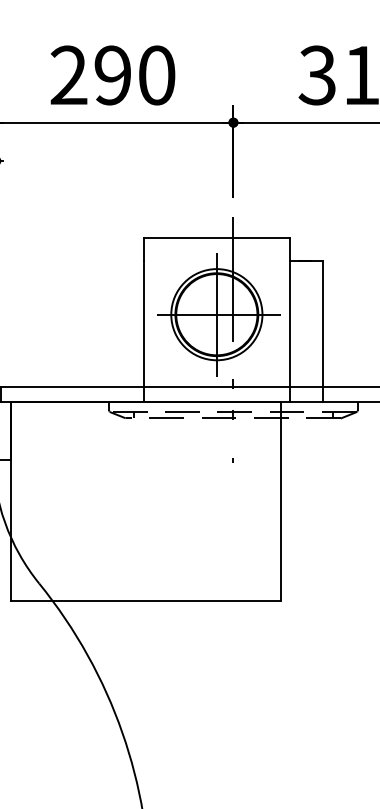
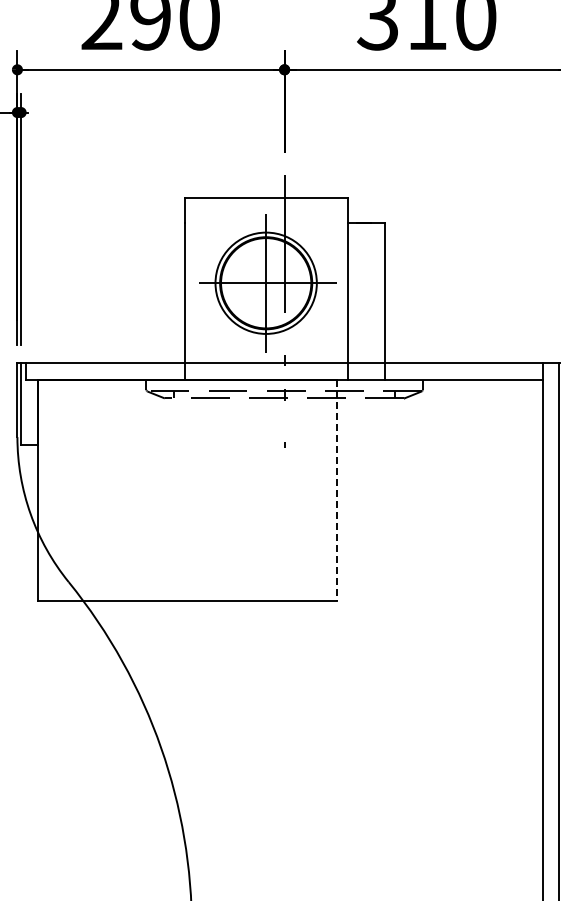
line: (281, 501) -> (337, 490), solid -> dashed

